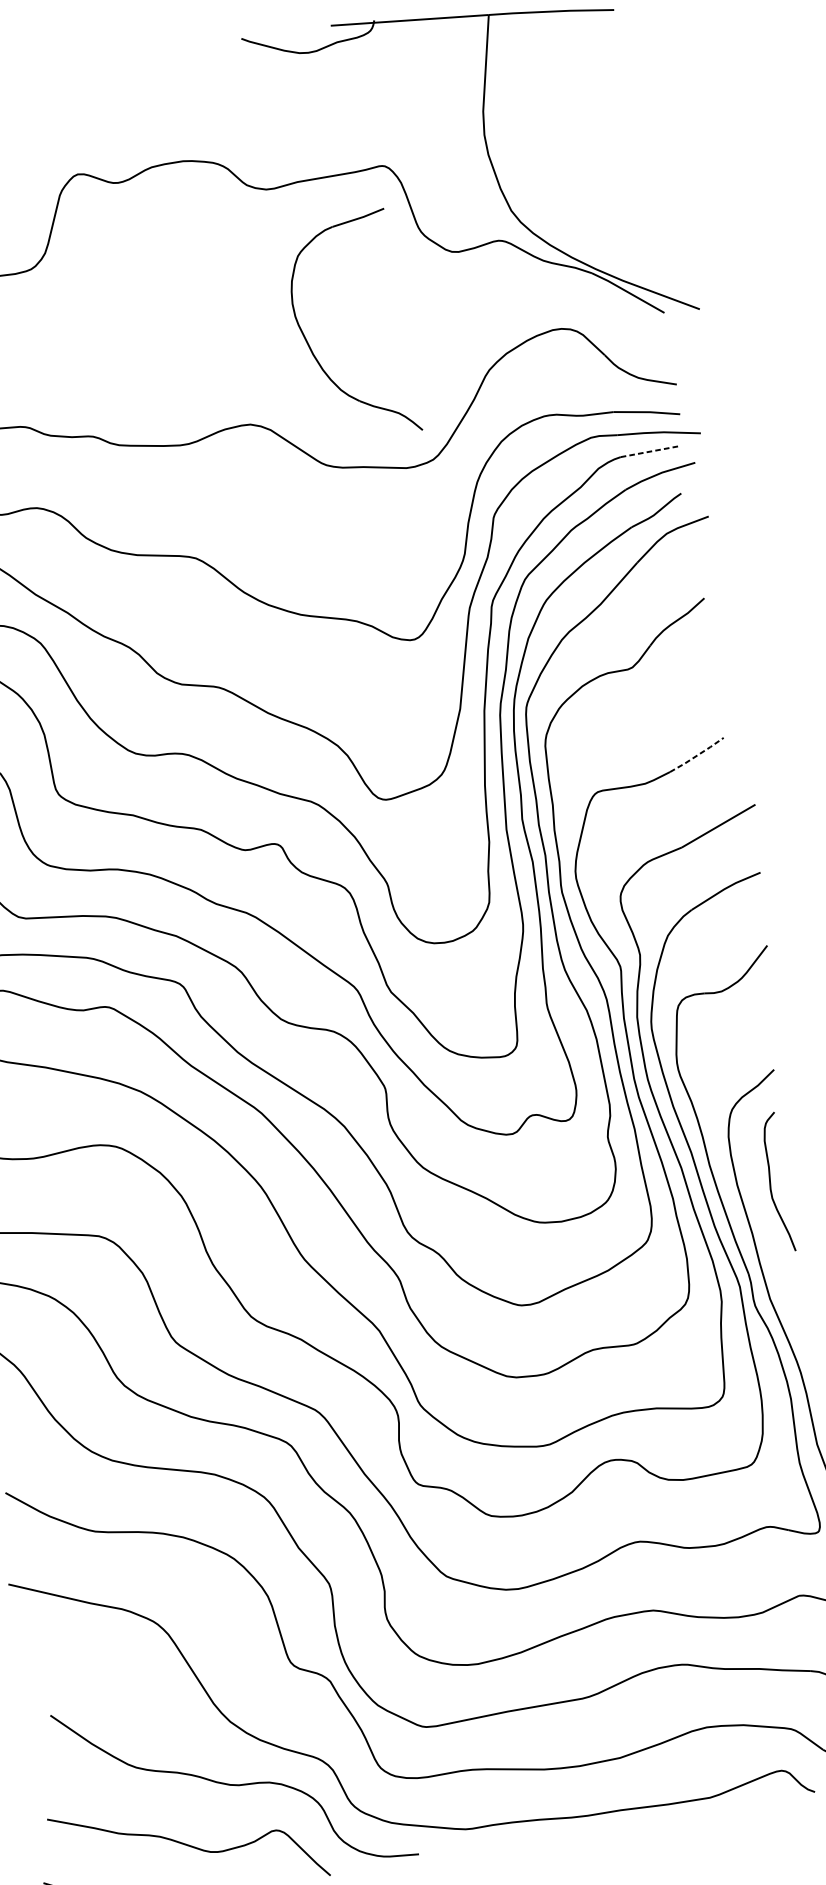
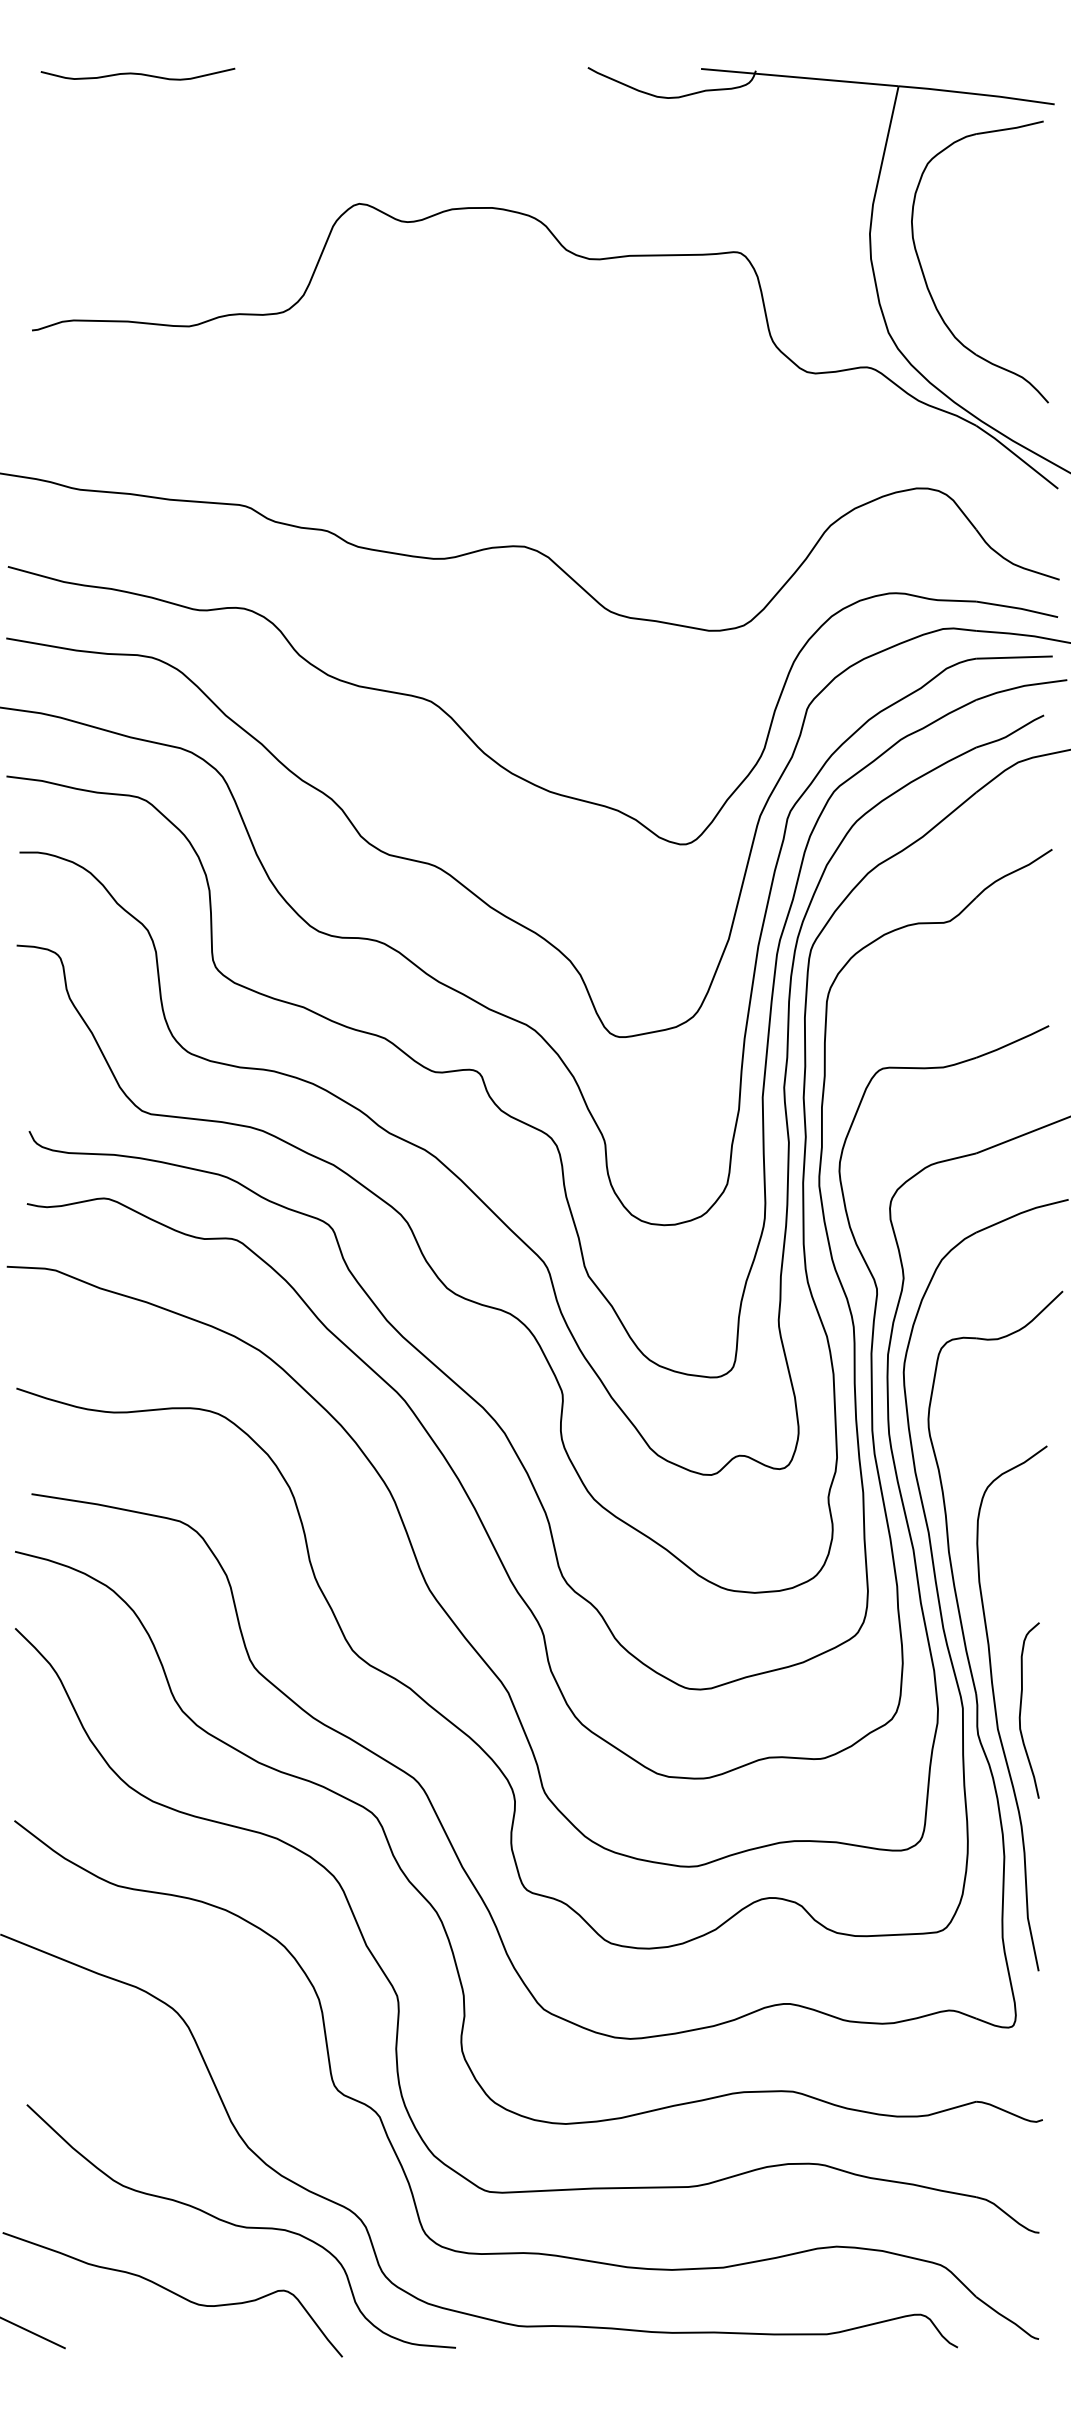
part: (311, 348) -> (926, 280), moved
line: (650, 451) -> (1014, 657), dashed -> solid
line: (697, 755) -> (1013, 1042), dashed -> solid
curve: (771, 1183) -> (1021, 1710), moved

